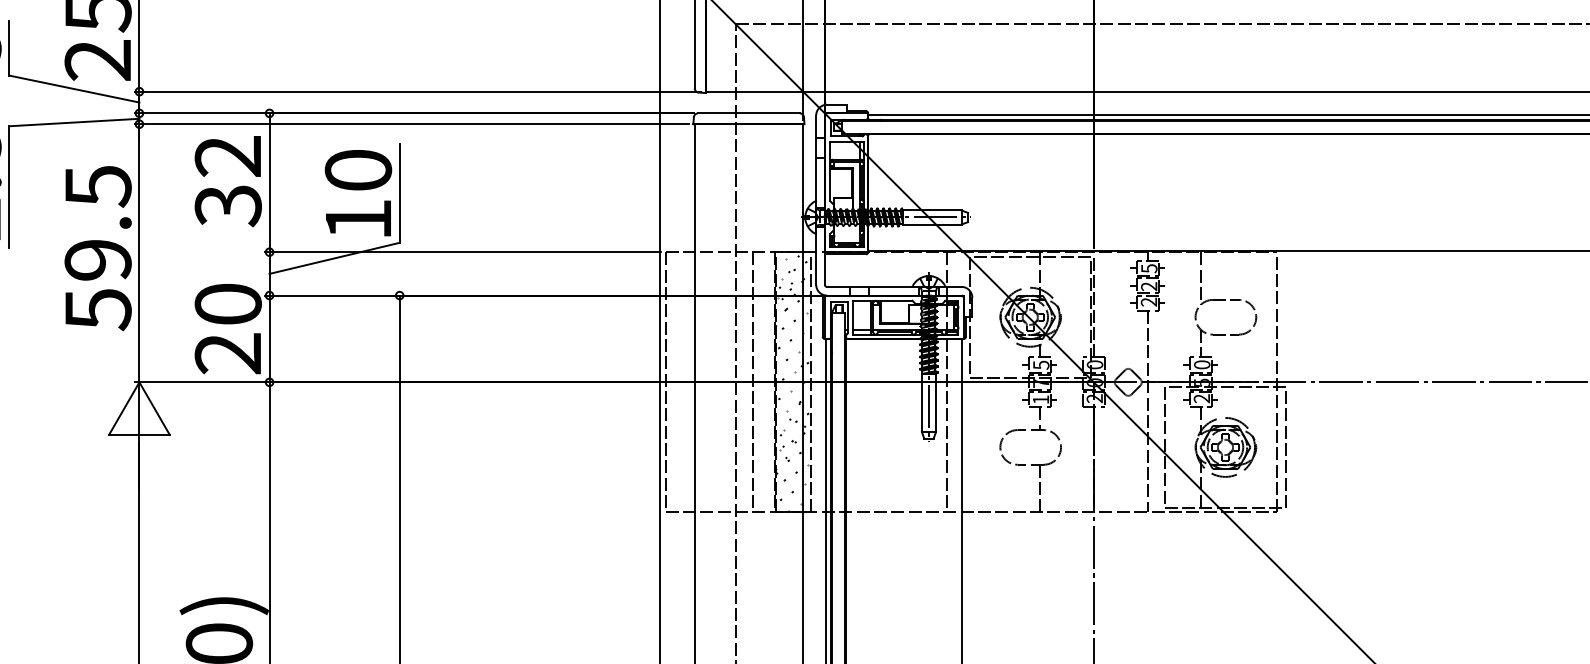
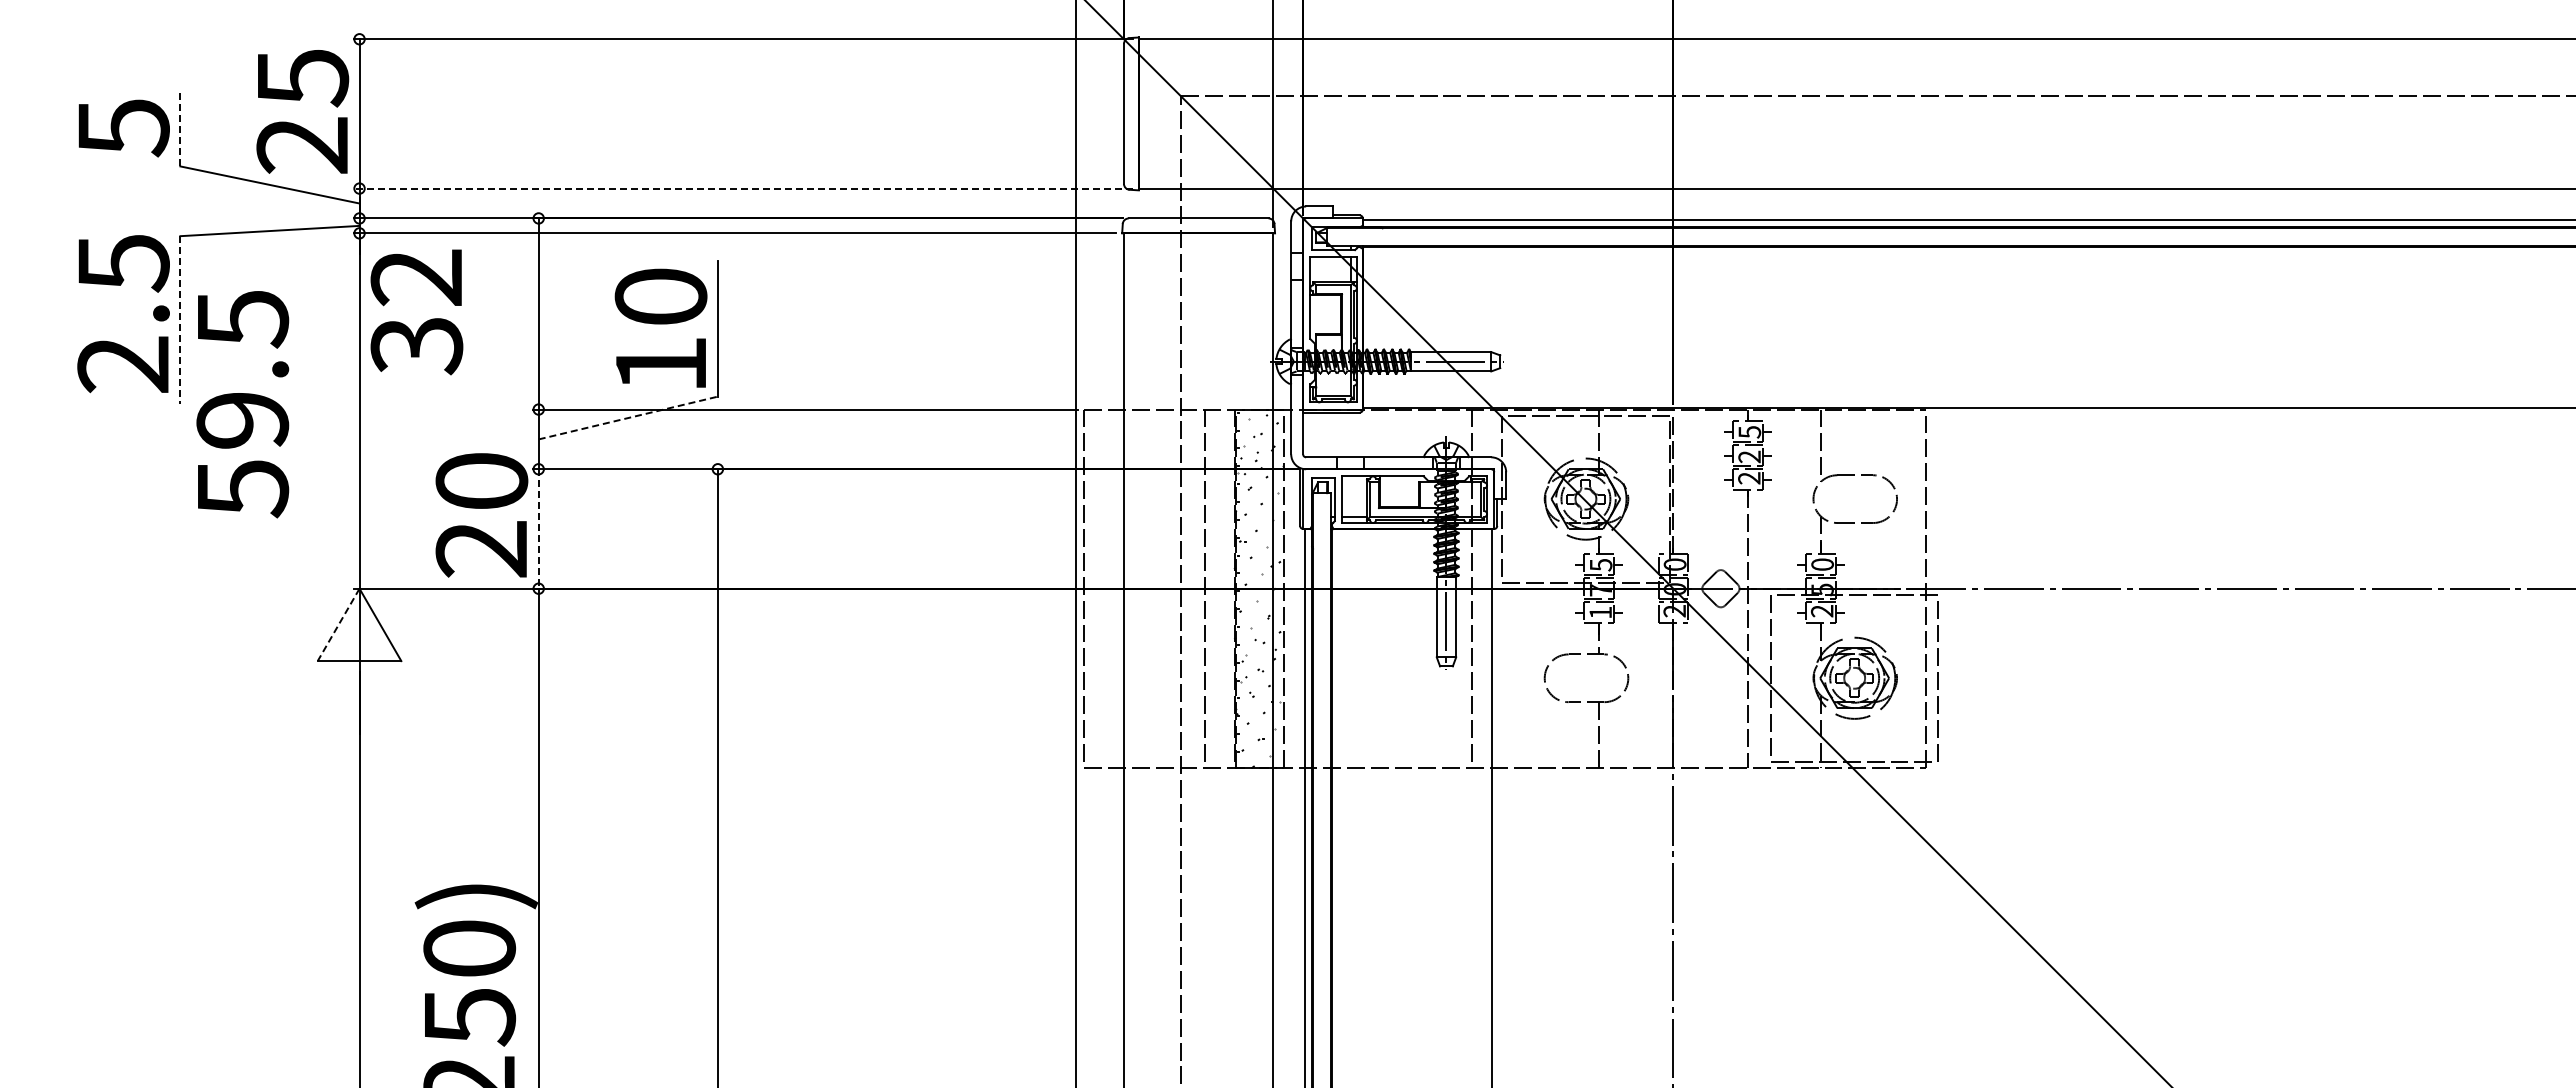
line: (9, 48) -> (180, 128), solid -> dashed
line: (418, 91) -> (743, 188), solid -> dashed
text: (228, 181) -> (416, 312), moved
line: (9, 186) -> (180, 319), solid -> dashed
text: (97, 248) -> (242, 404), moved
line: (334, 257) -> (628, 417), solid -> dashed
line: (269, 339) -> (538, 529), solid -> dashed
line: (124, 408) -> (338, 624), solid -> dashed

